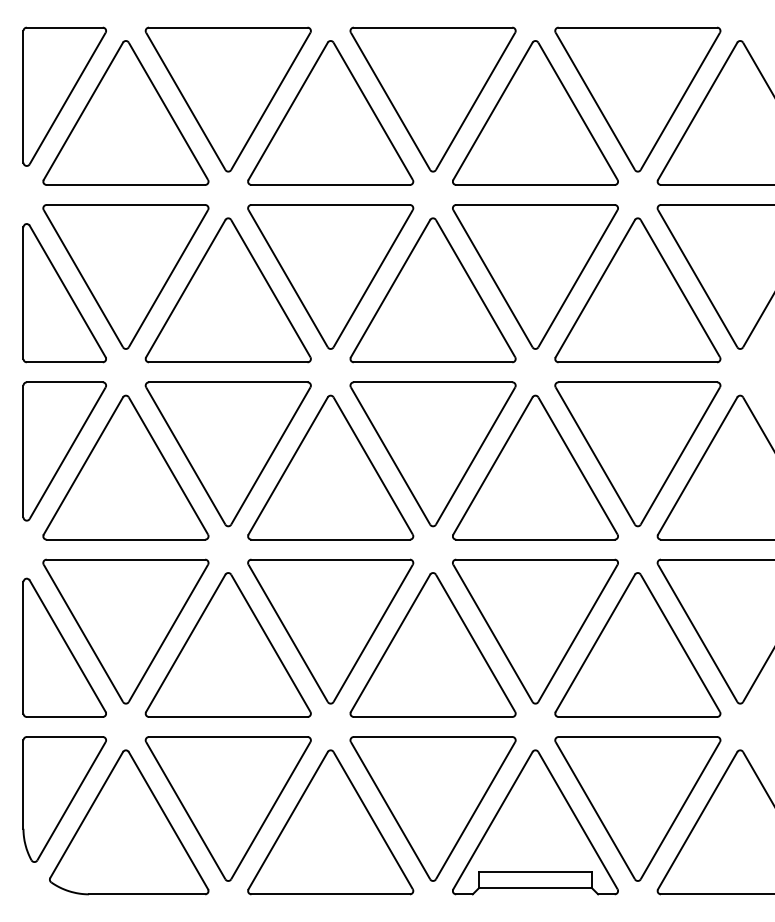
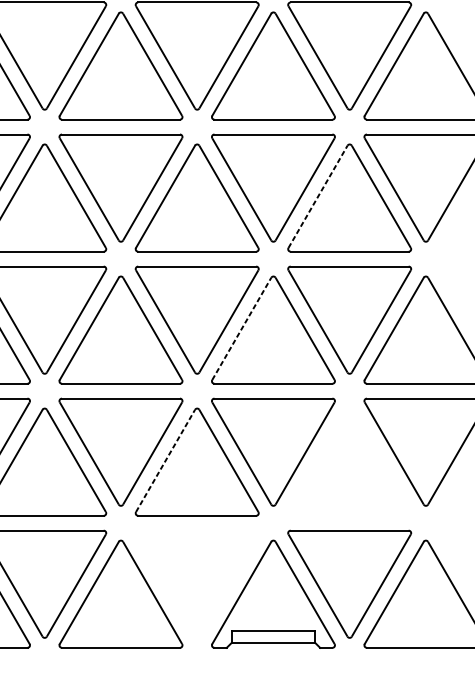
line: (595, 288) -> (318, 196), solid -> dashed
line: (493, 465) -> (242, 328), solid -> dashed
line: (390, 642) -> (165, 460), solid -> dashed
part: (637, 644) -> (349, 461), removed
part: (432, 808) -> (196, 583), removed

